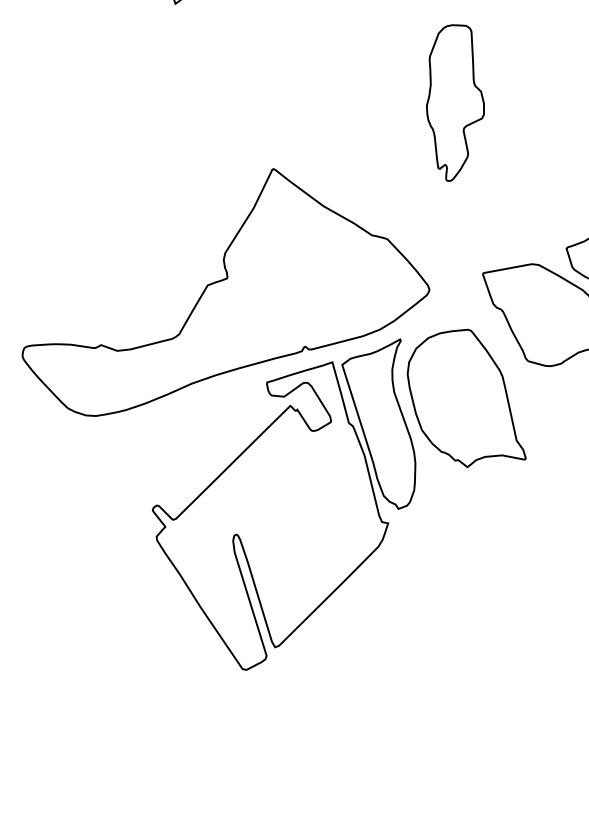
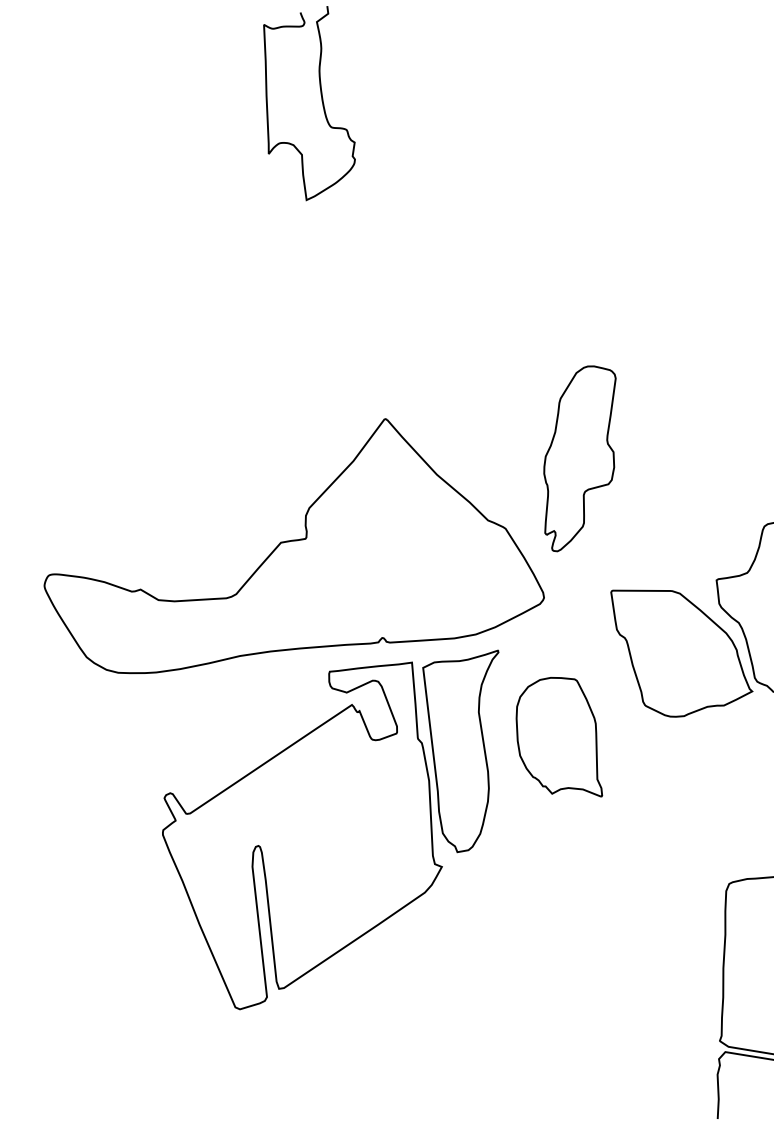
part: (454, 102) -> (579, 458), moved
part: (463, 399) -> (559, 736), size x0.7

